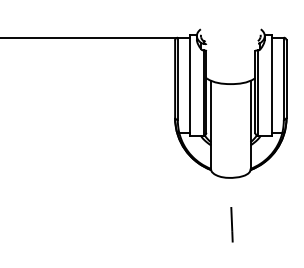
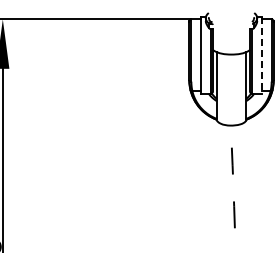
line: (271, 85) -> (262, 55), solid -> dashed

